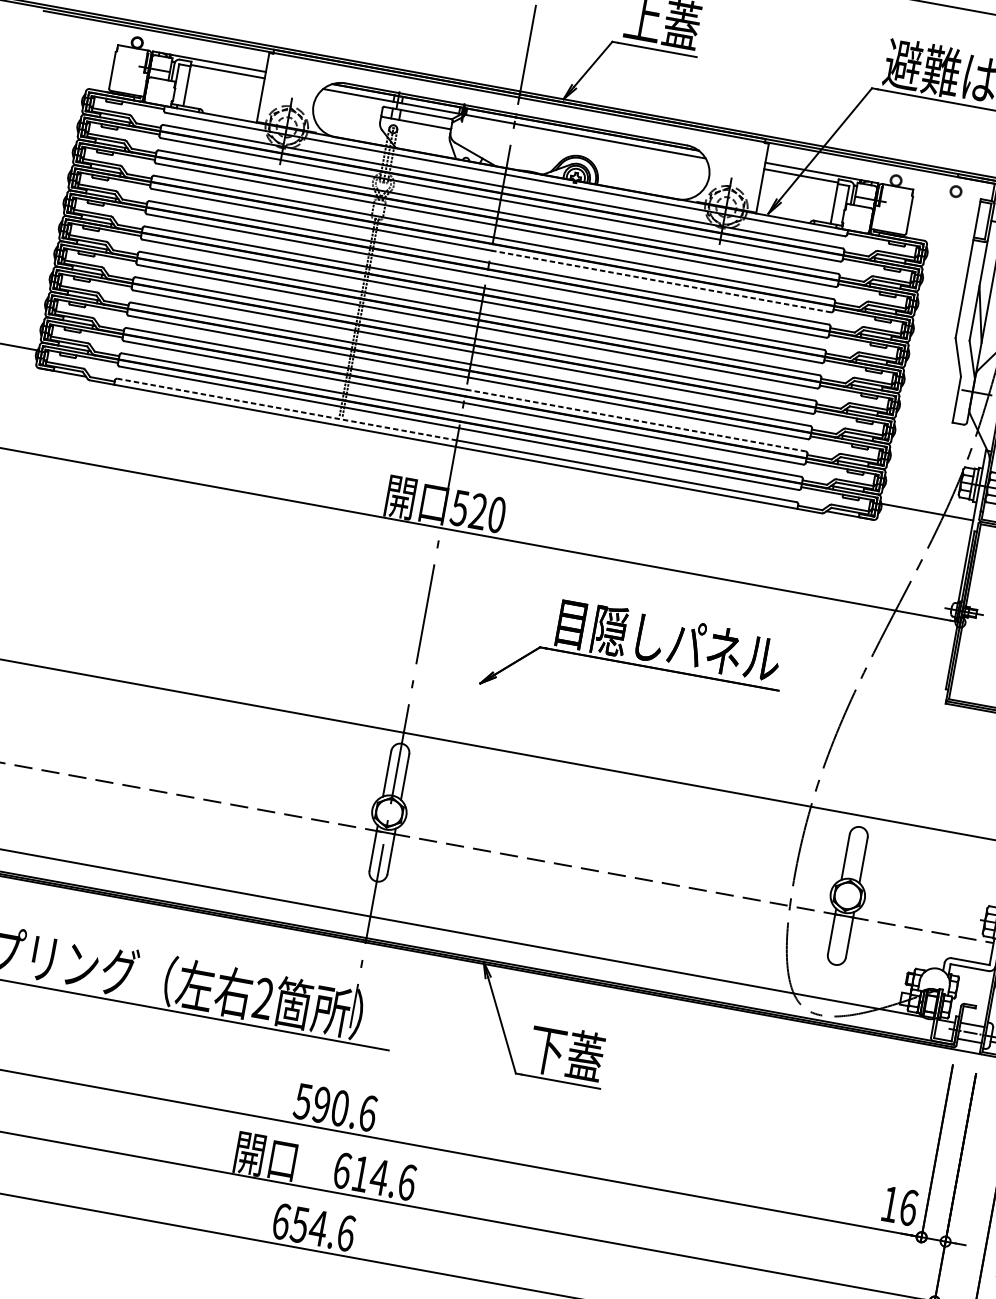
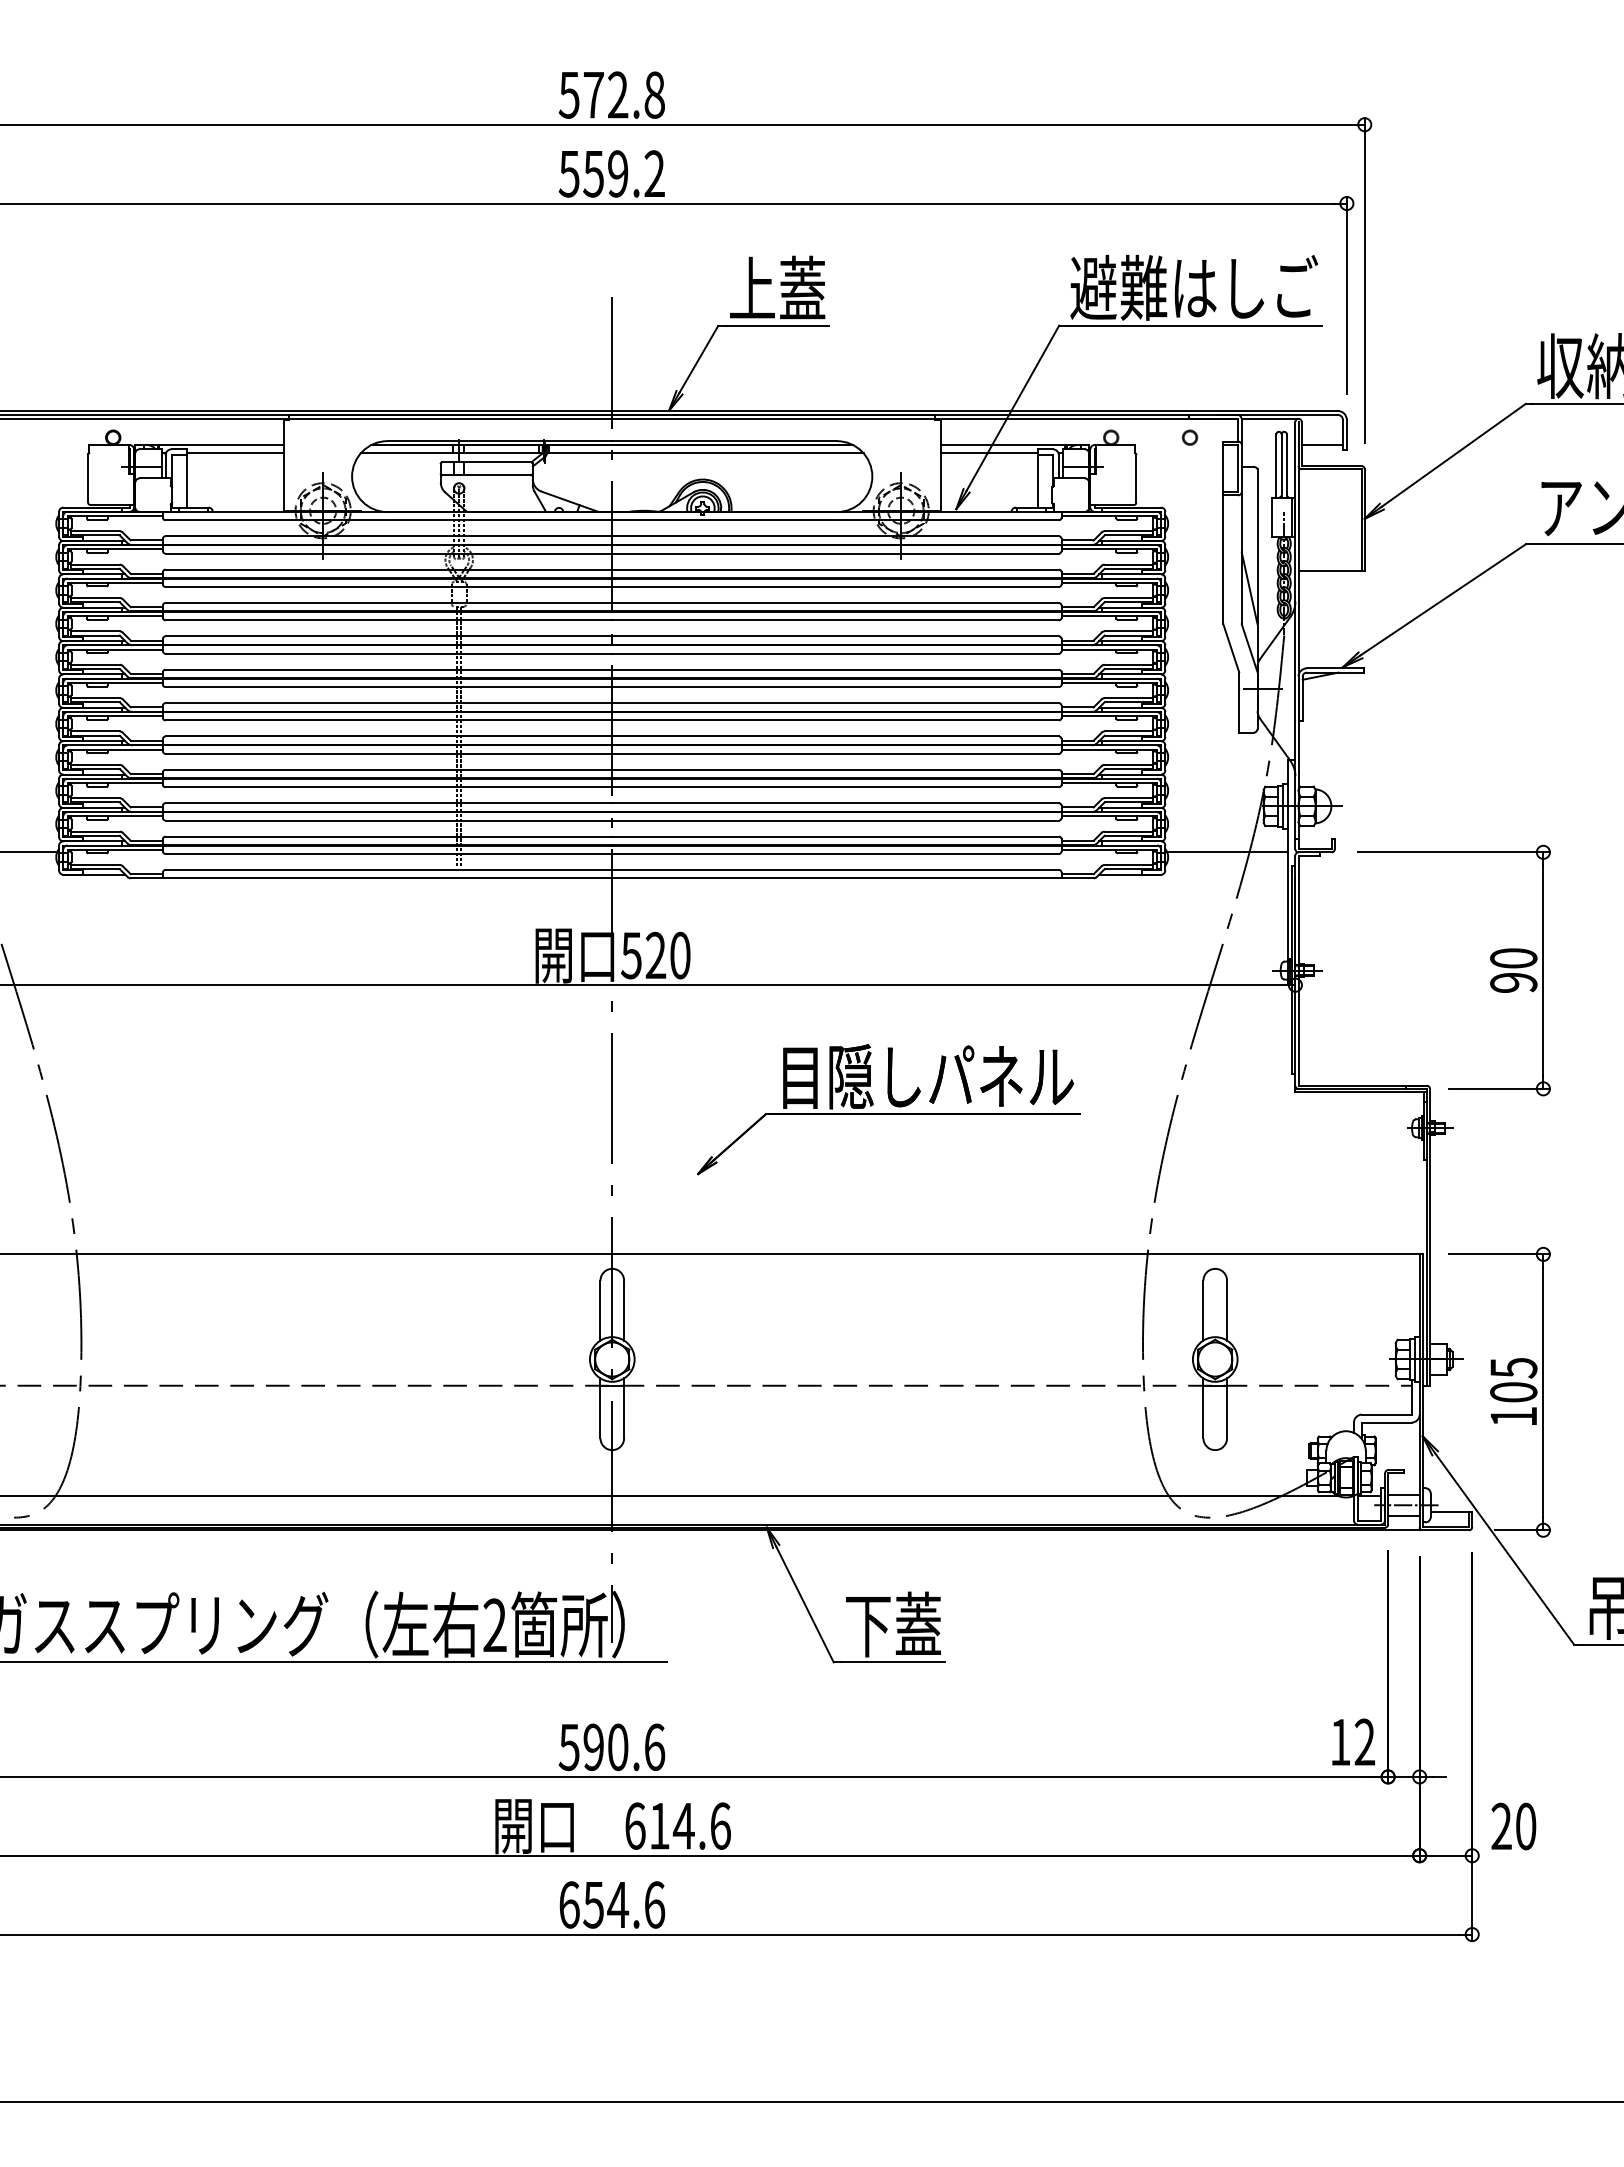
line: (661, 281) -> (835, 620), dashed -> solid
line: (286, 409) -> (388, 869), dashed -> solid
line: (636, 420) -> (836, 803), dashed -> solid
text: (908, 1207) -> (1364, 1742), 16 -> 12

